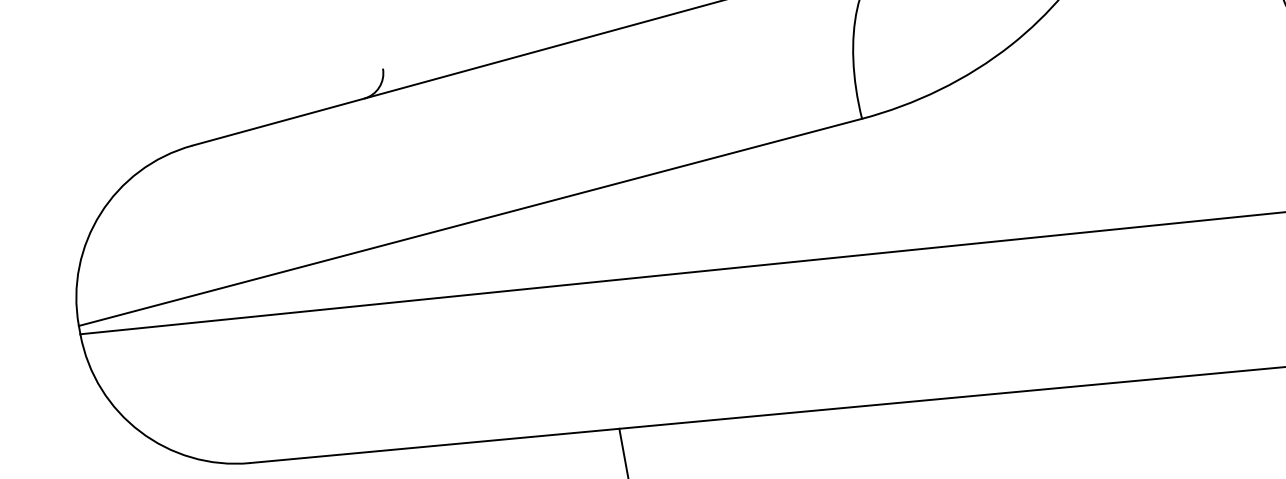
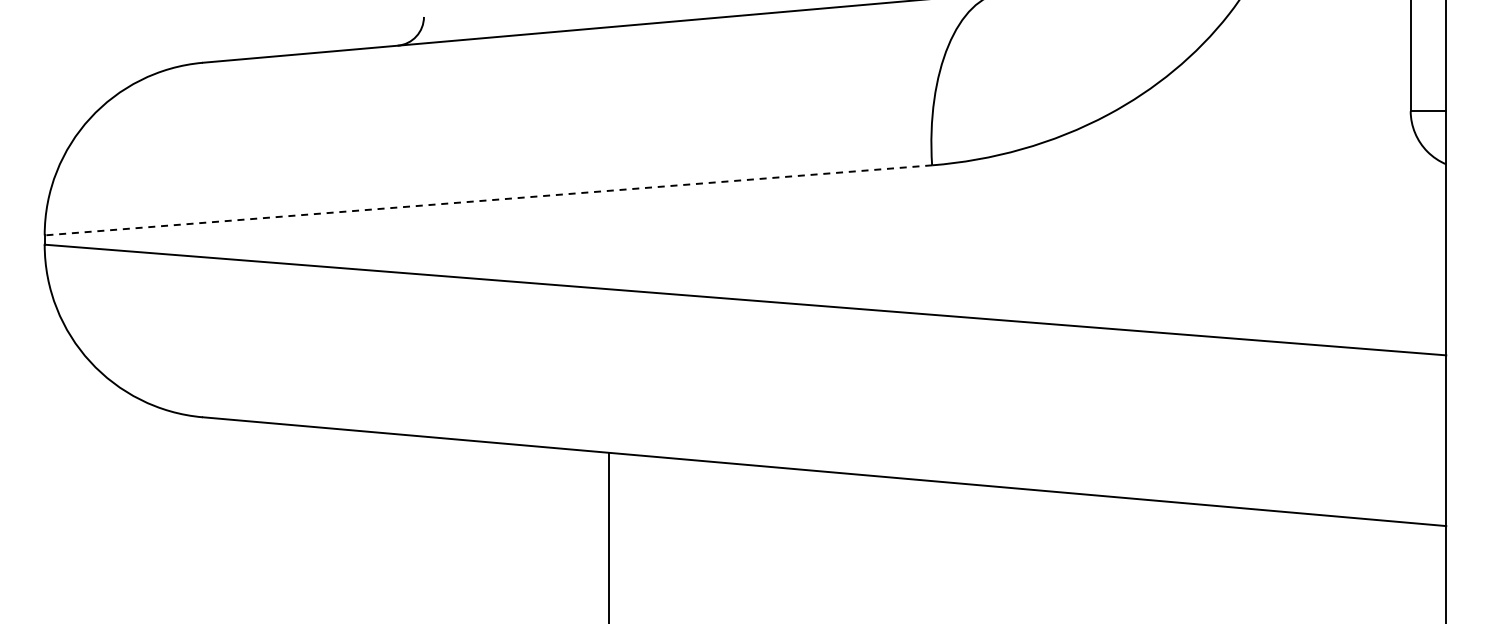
line: (469, 222) -> (487, 200), solid -> dashed

